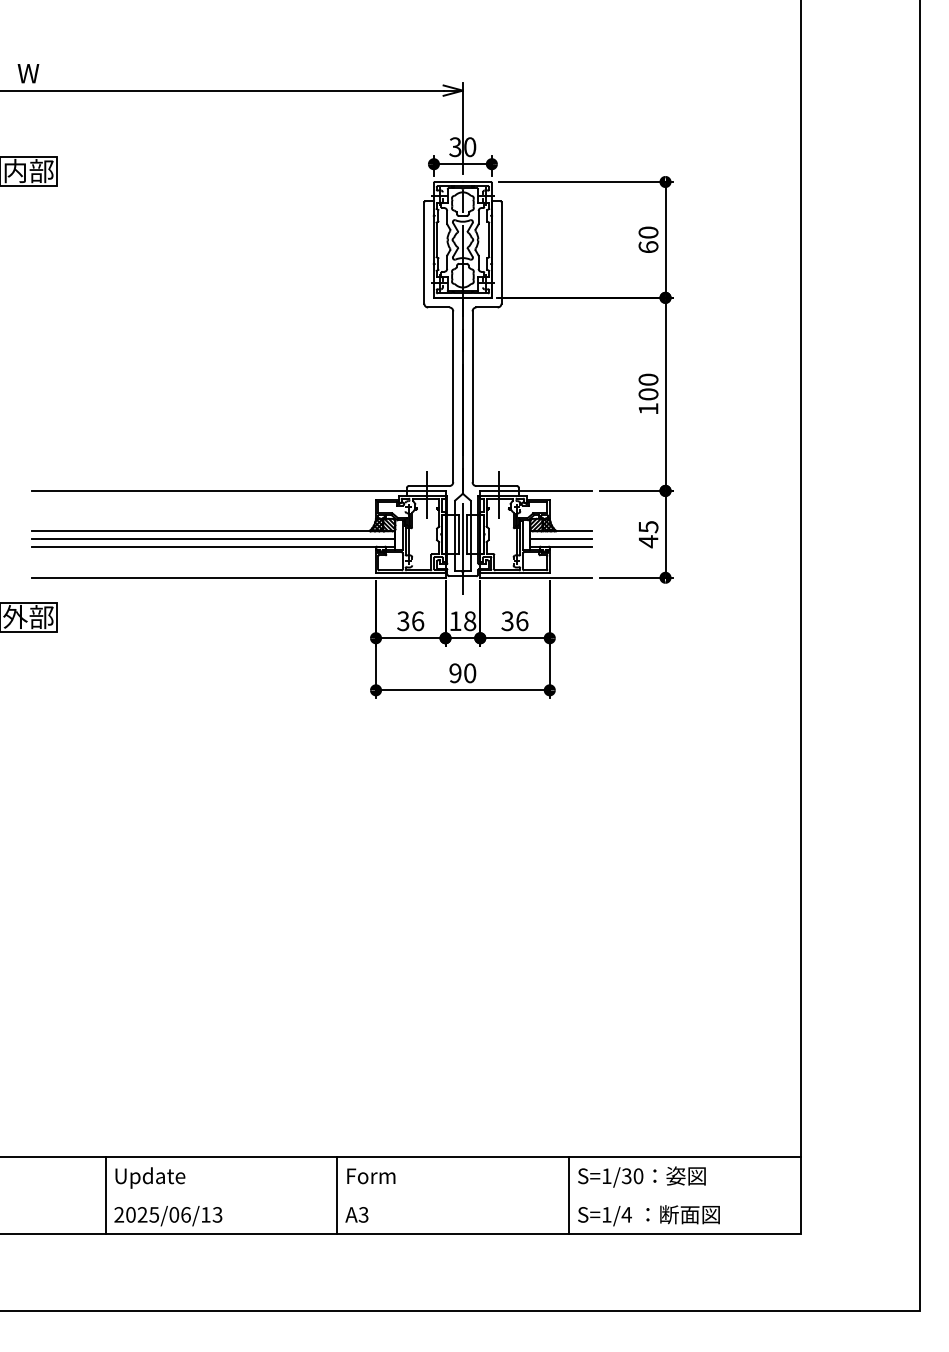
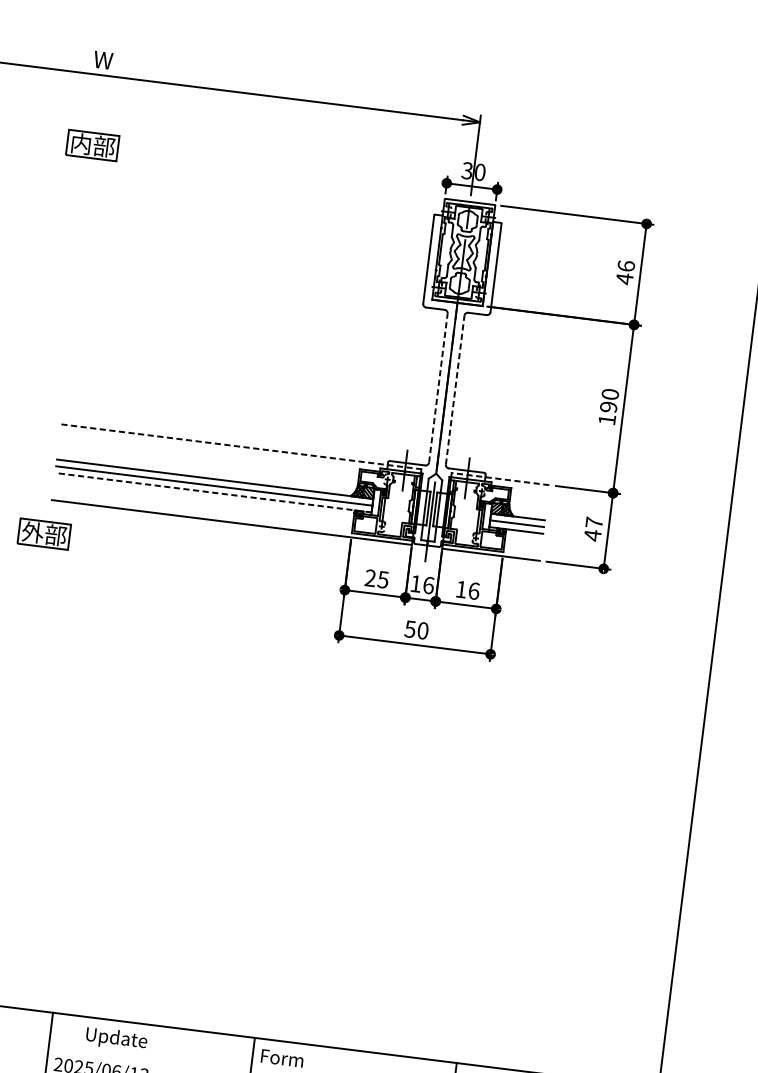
text: (648, 239) -> (625, 272), 60 -> 46
text: (648, 394) -> (608, 407), 100 -> 190
line: (453, 396) -> (438, 387), solid -> dashed
line: (472, 396) -> (455, 389), solid -> dashed
line: (238, 490) -> (241, 446), solid -> dashed
line: (536, 490) -> (500, 478), solid -> dashed
text: (648, 527) -> (594, 523), 45 -> 47
line: (213, 546) -> (213, 492), solid -> dashed
text: (410, 621) -> (376, 579), 36 -> 25
text: (470, 621) -> (429, 585), 18 -> 16
text: (507, 621) -> (461, 589), 36 -> 16
text: (455, 673) -> (410, 629), 90 -> 50
text: (150, 1177) -> (116, 1038), moved

